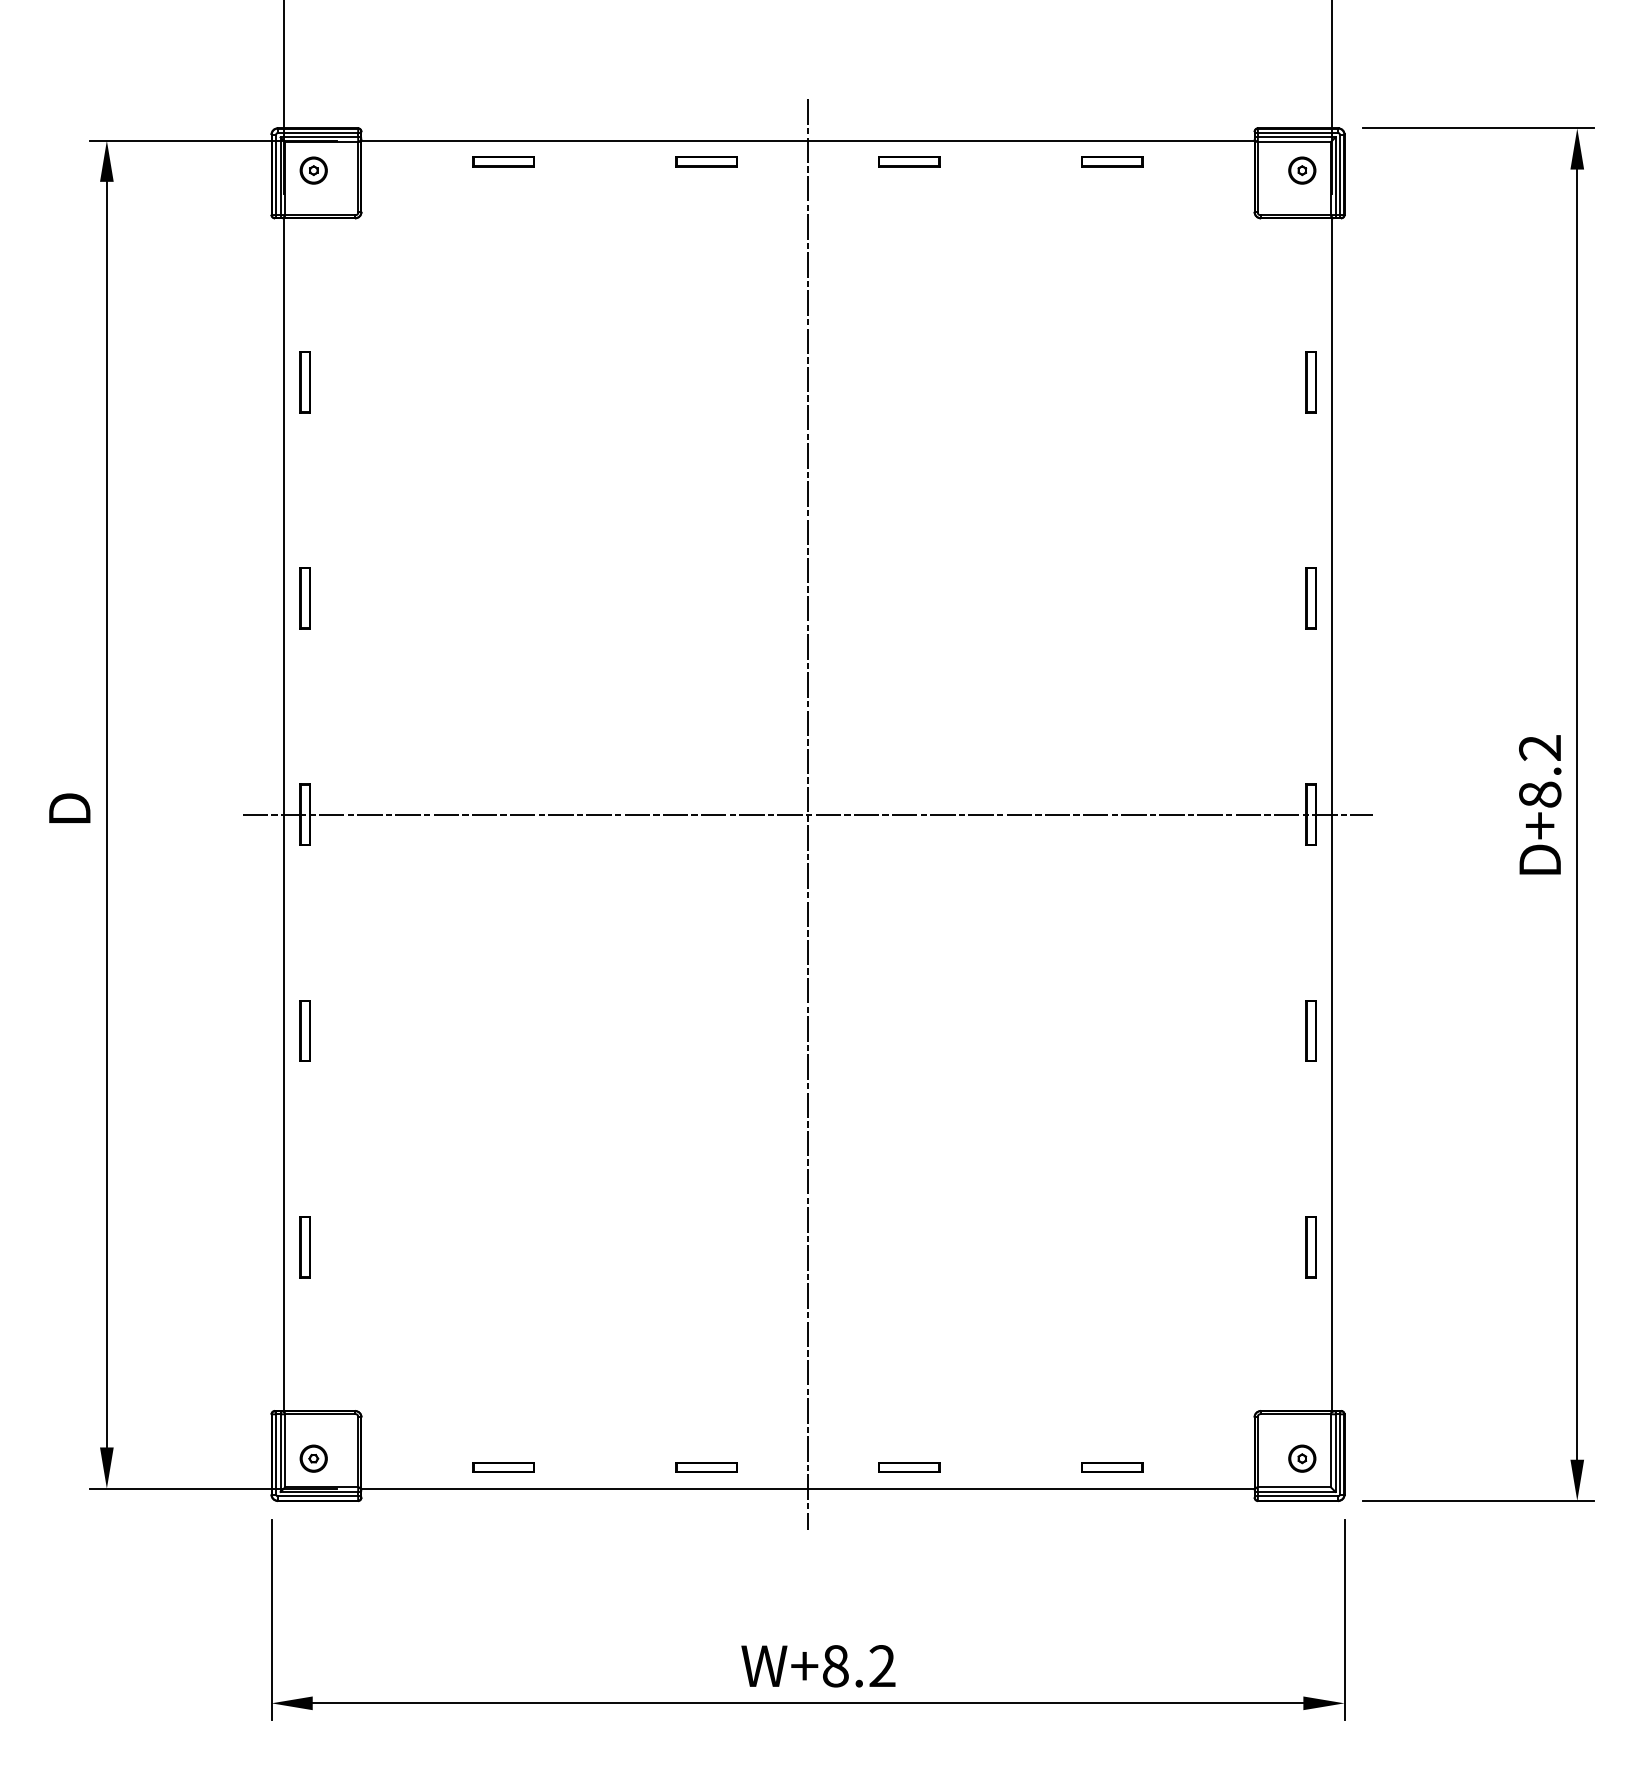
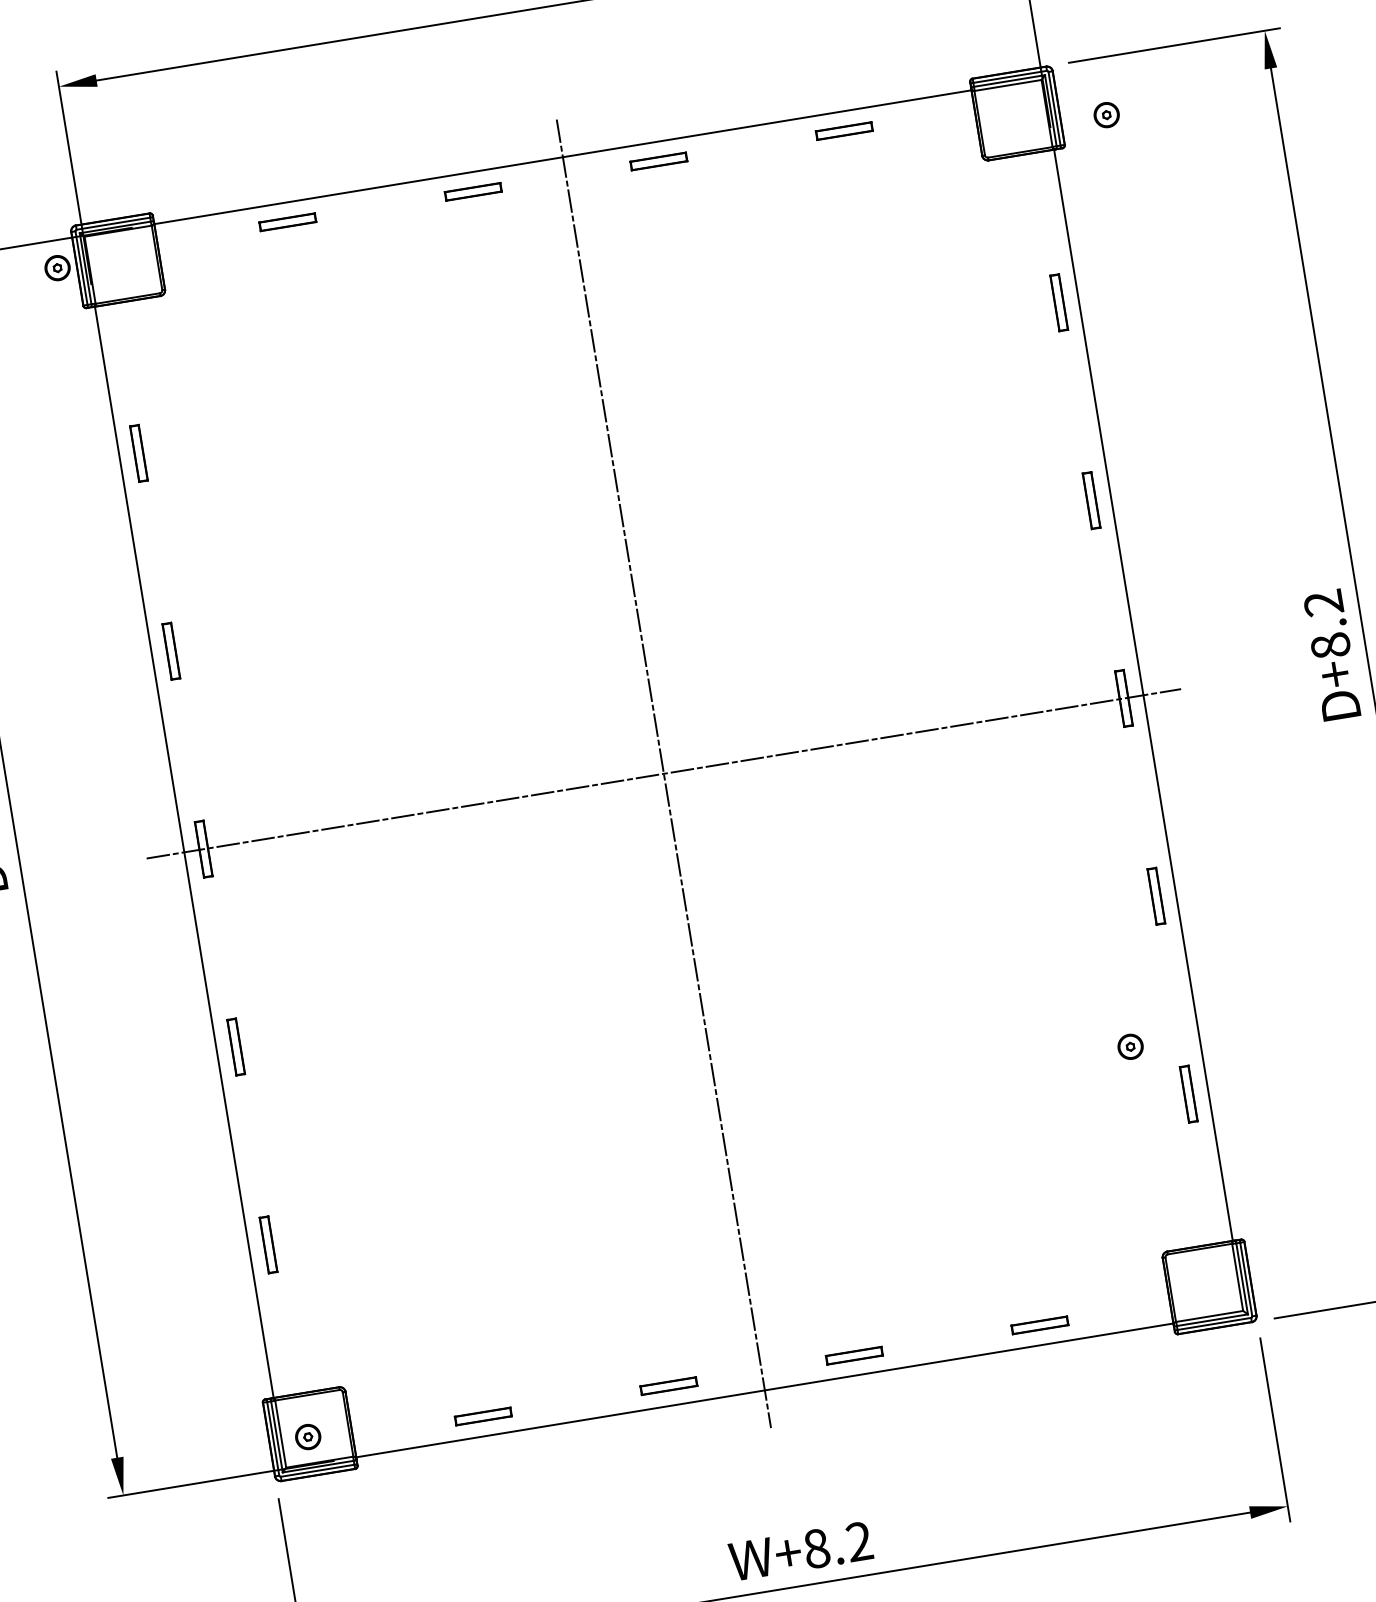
part: (313, 170) -> (57, 268), moved
part: (1302, 170) -> (1106, 114), moved
part: (1302, 1458) -> (1130, 1046), moved

